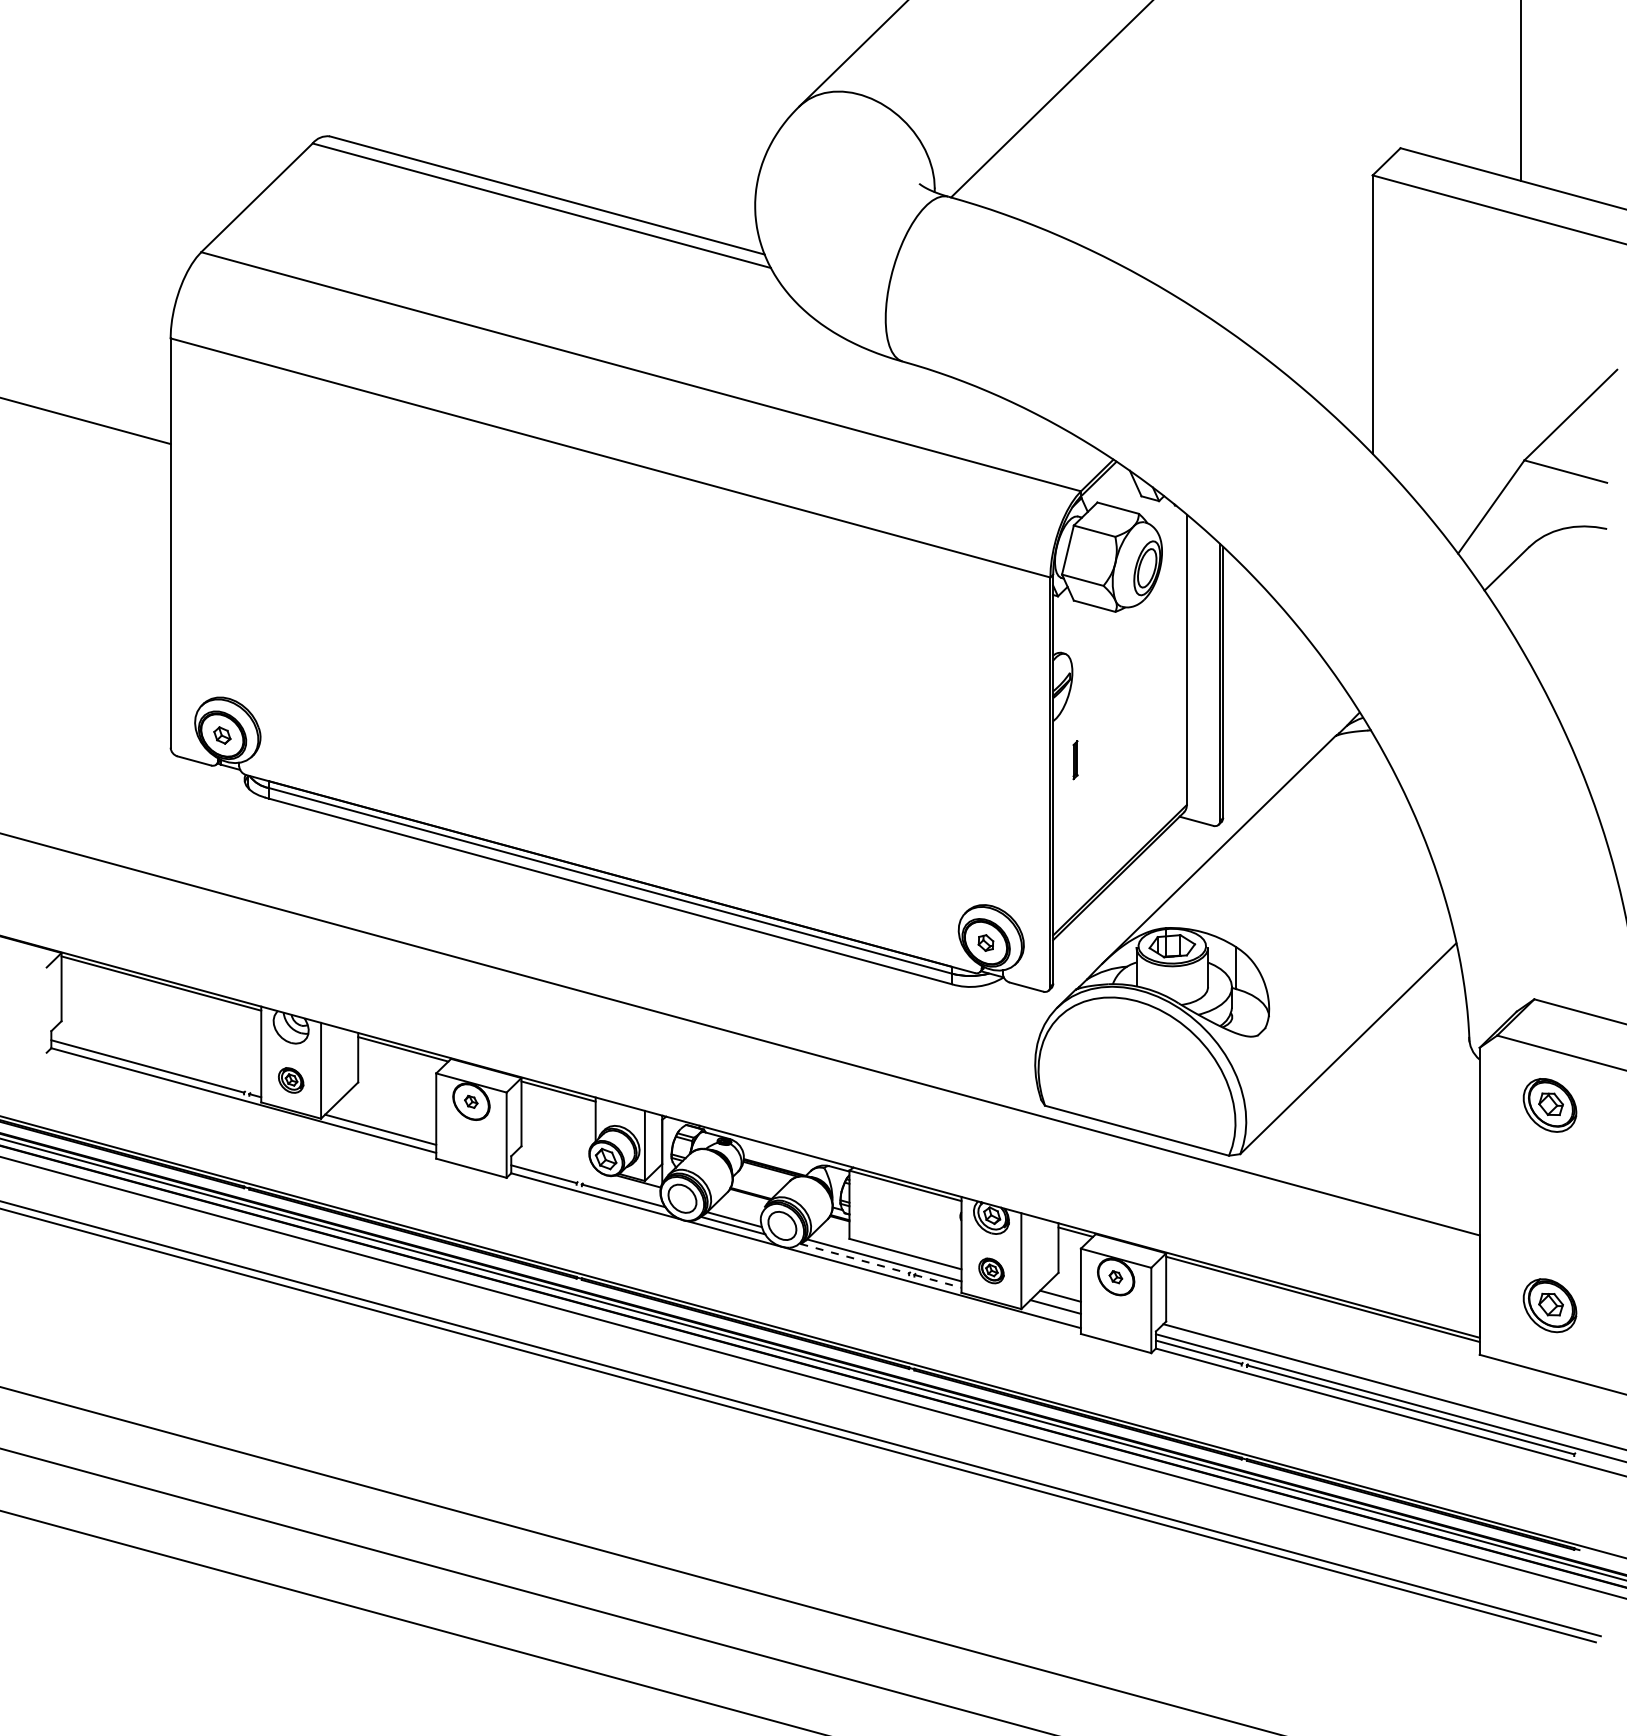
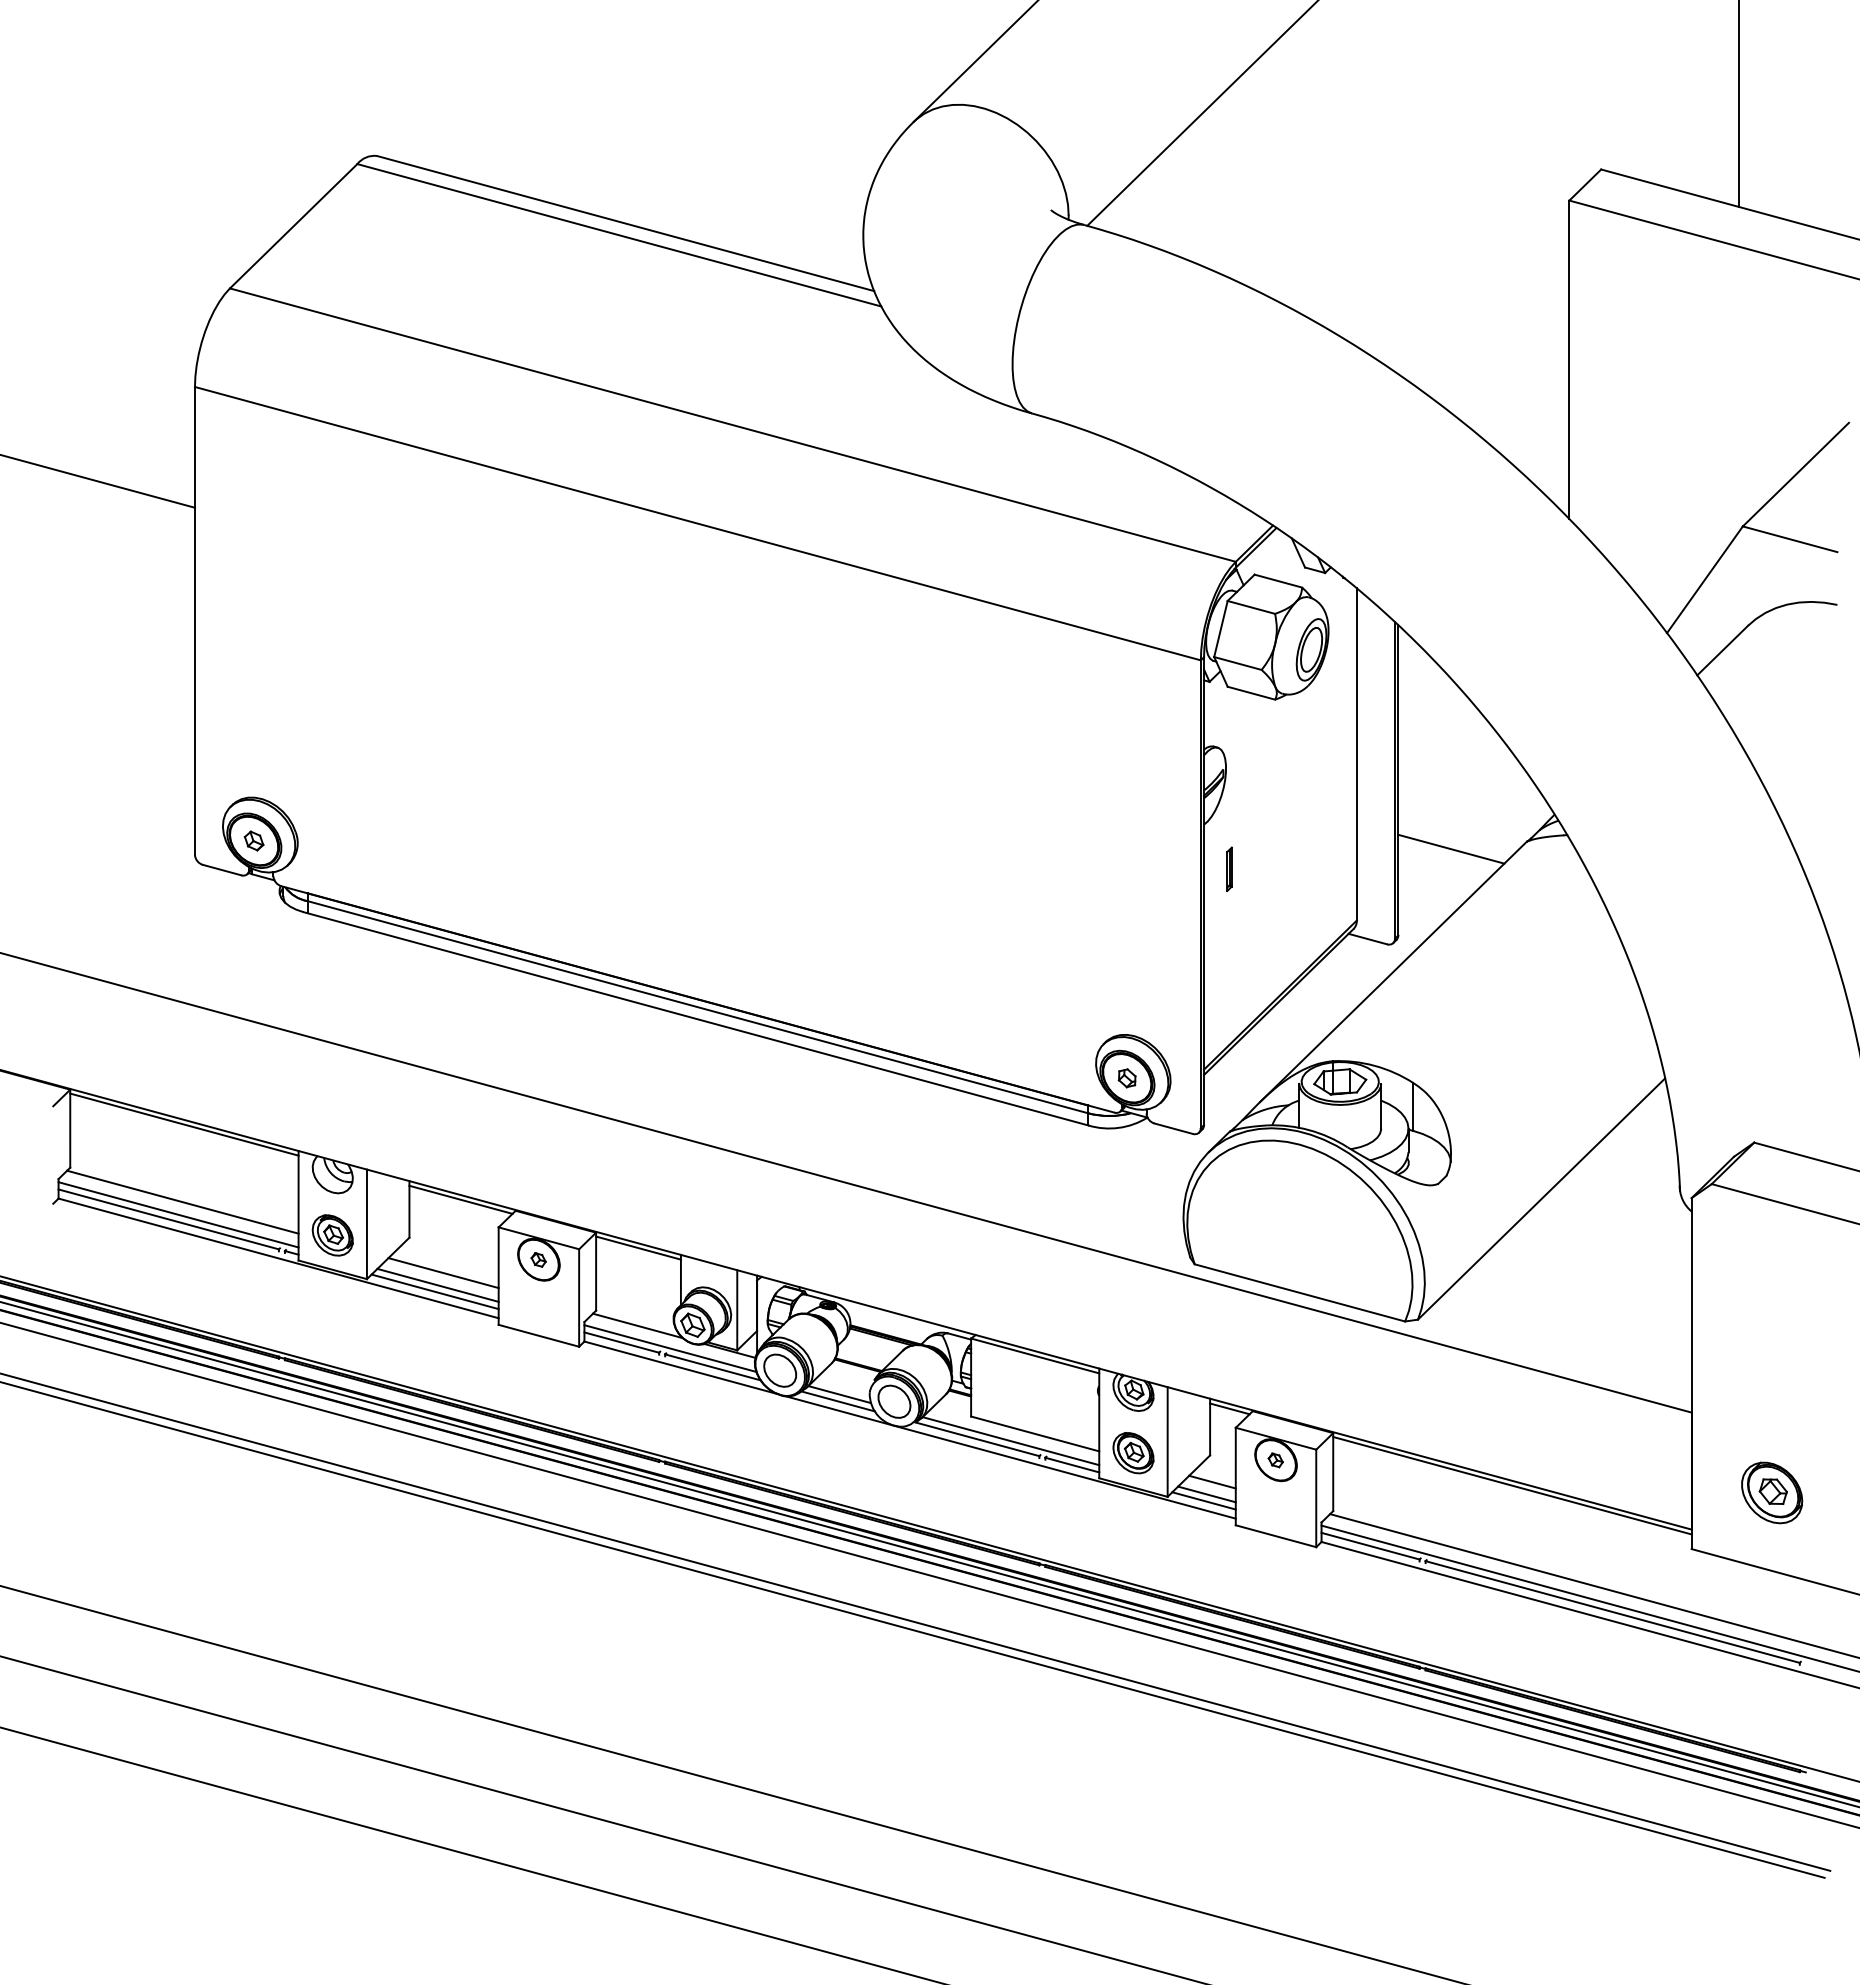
line: (1269, 742) -> (1451, 848), added
line: (159, 1050) -> (182, 1201), added
line: (156, 1062) -> (178, 1214), added
part: (290, 1080) -> (332, 1235), size x1.43
part: (1550, 1105) -> (1772, 1263), removed
line: (388, 1113) -> (443, 1273), added
line: (382, 1123) -> (437, 1284), added
line: (557, 1159) -> (637, 1325), added
line: (586, 1179) -> (670, 1348), added
line: (855, 1258) -> (977, 1439), dashed -> solid
part: (991, 1271) -> (1133, 1453), size x1.43
line: (938, 1281) -> (1072, 1465), dashed -> solid
line: (1052, 1312) -> (1203, 1500), added

